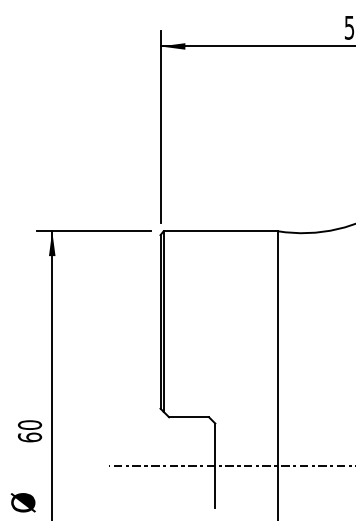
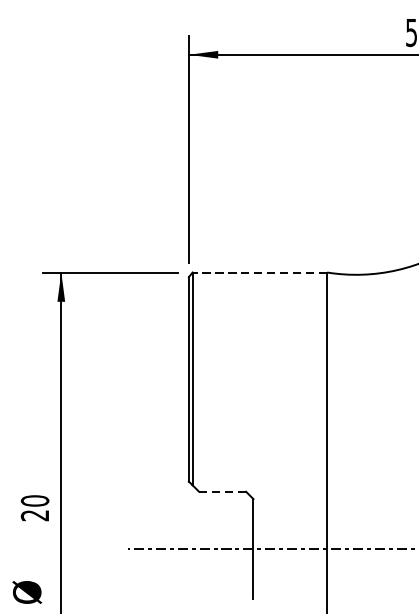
line: (220, 231) -> (259, 272), solid -> dashed
line: (189, 417) -> (223, 491), solid -> dashed
text: (29, 437) -> (34, 515), 60 -> 20

